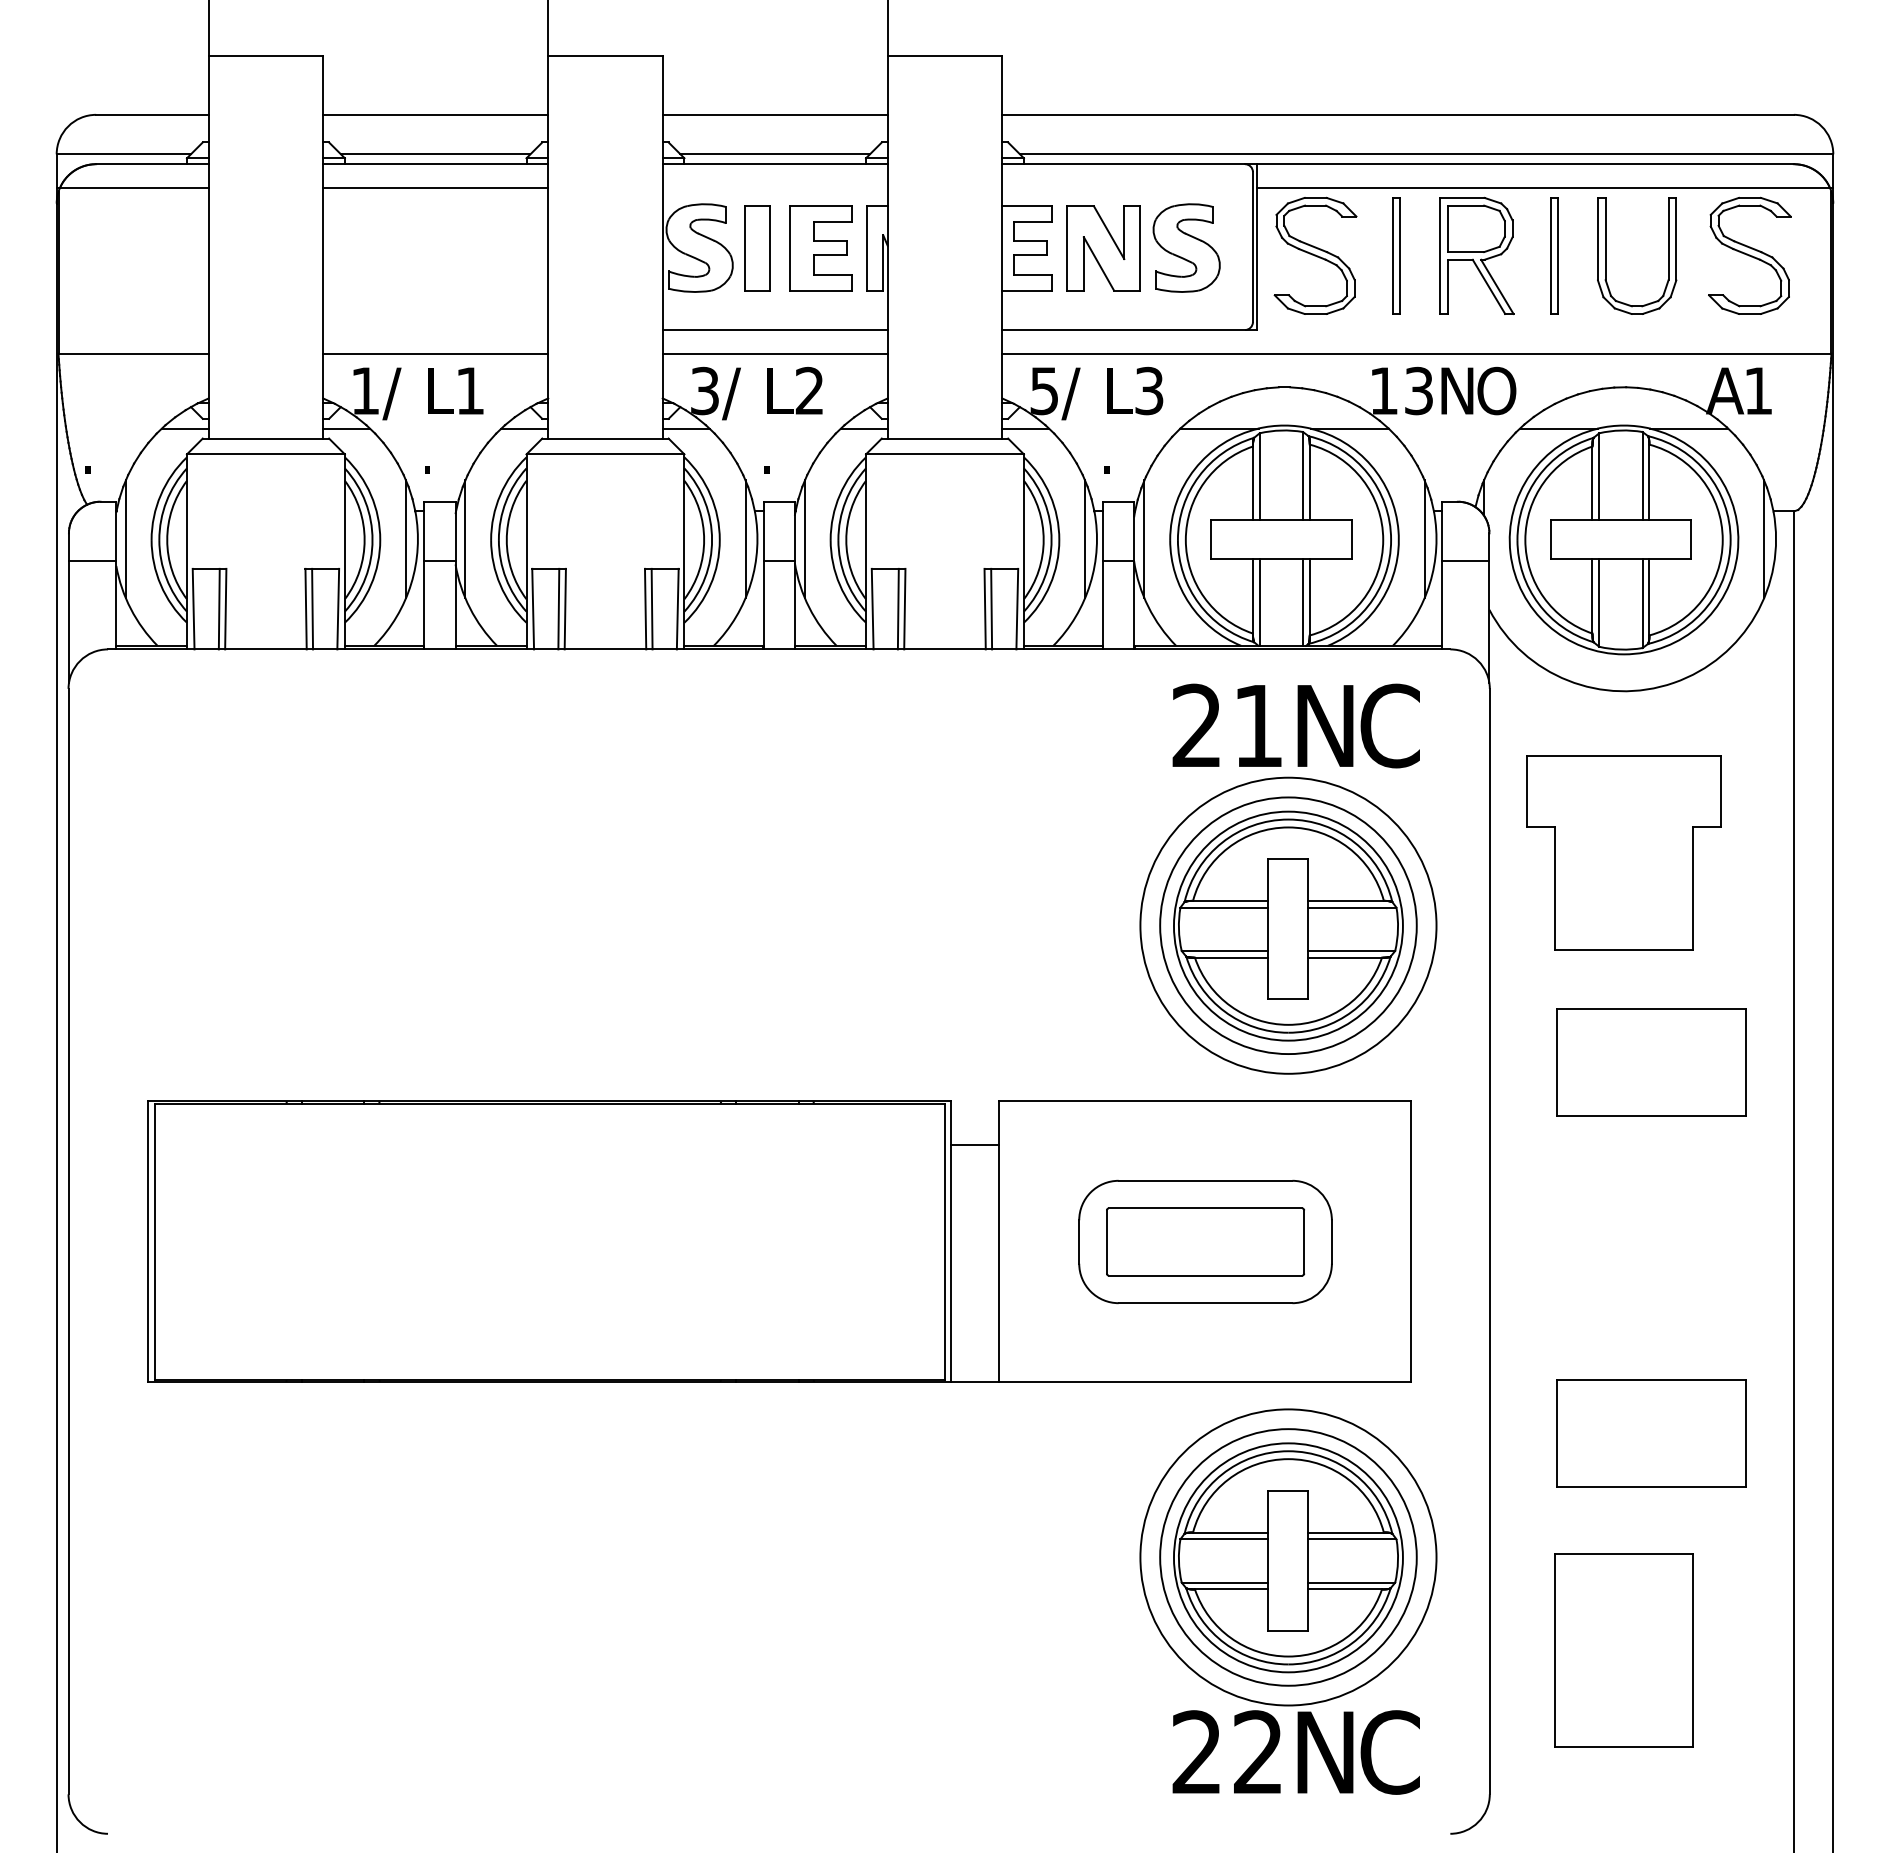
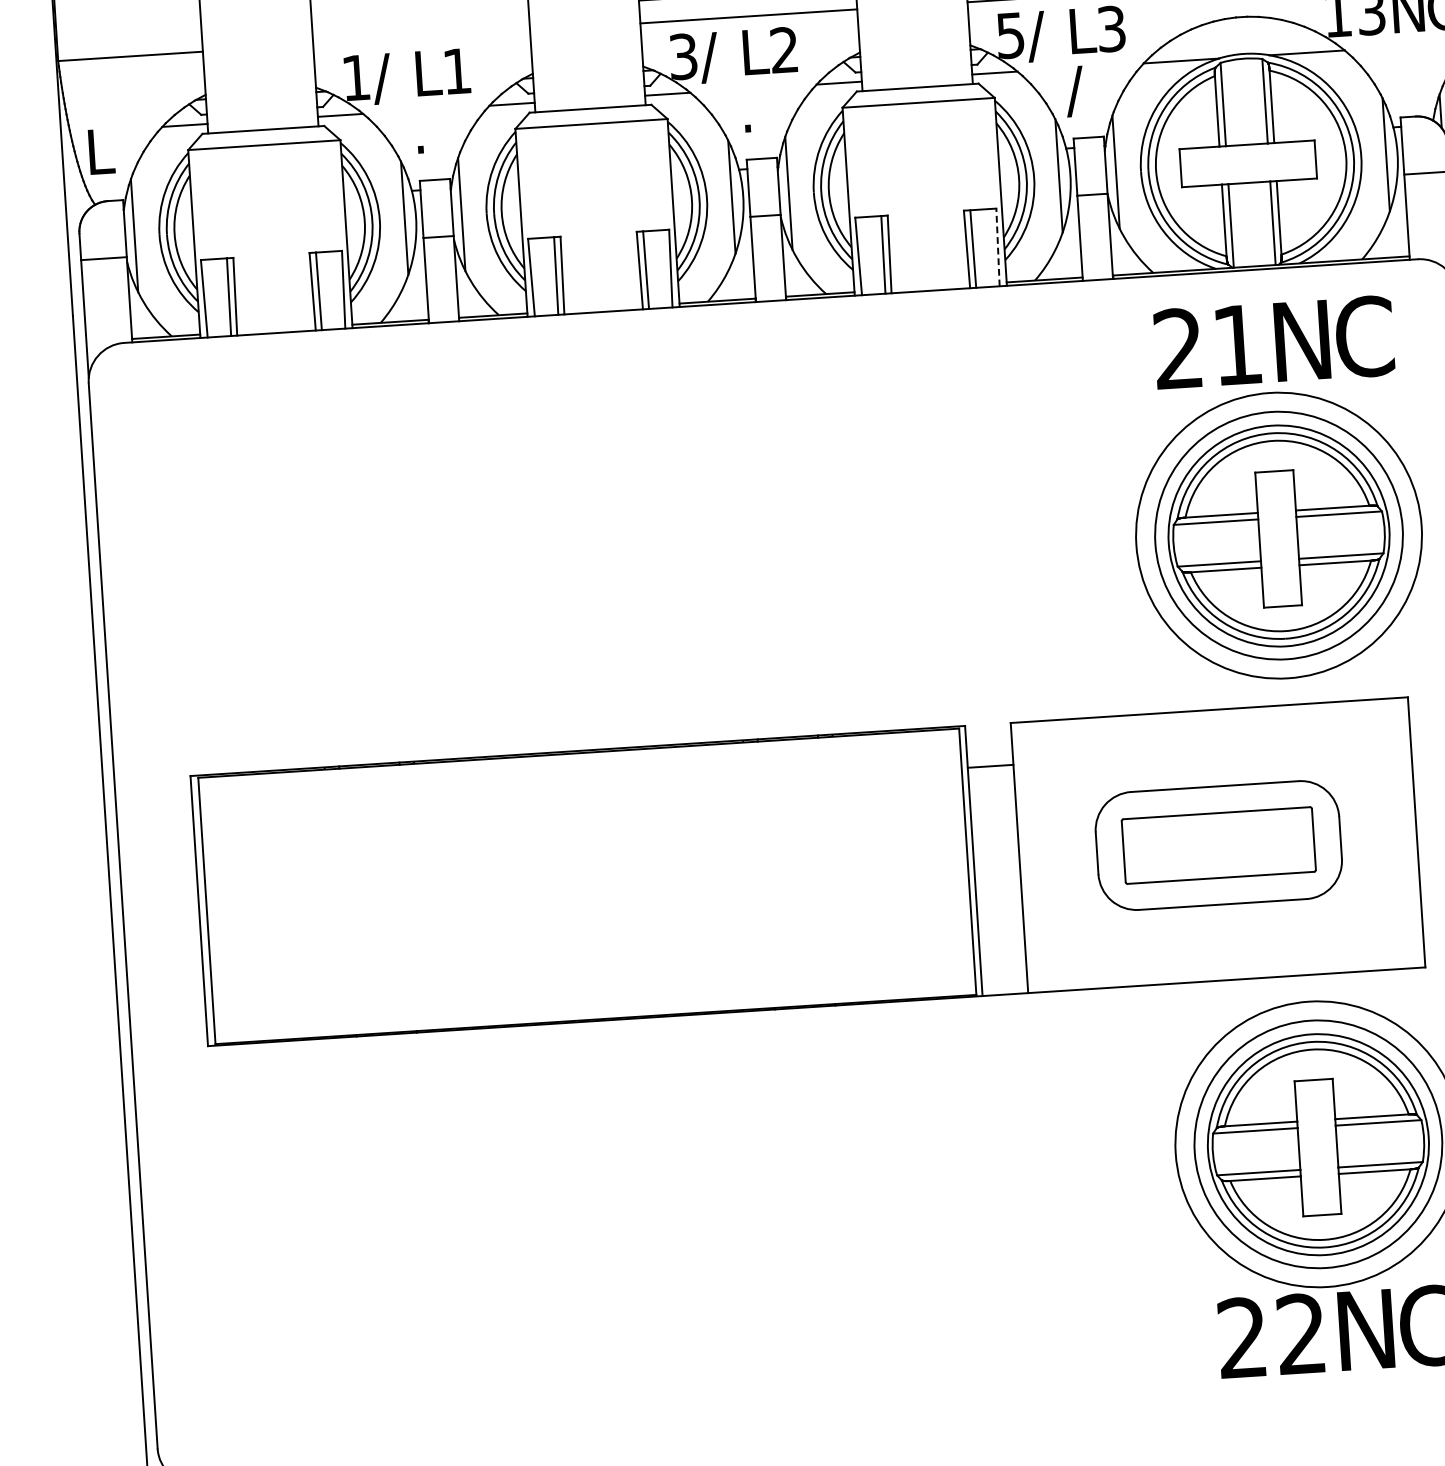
line: (435, 353) -> (421, 37), removed
text: (97, 450) -> (101, 151), . -> L
text: (1106, 453) -> (1074, 91), . -> /
line: (1017, 608) -> (998, 246), solid -> dashed

